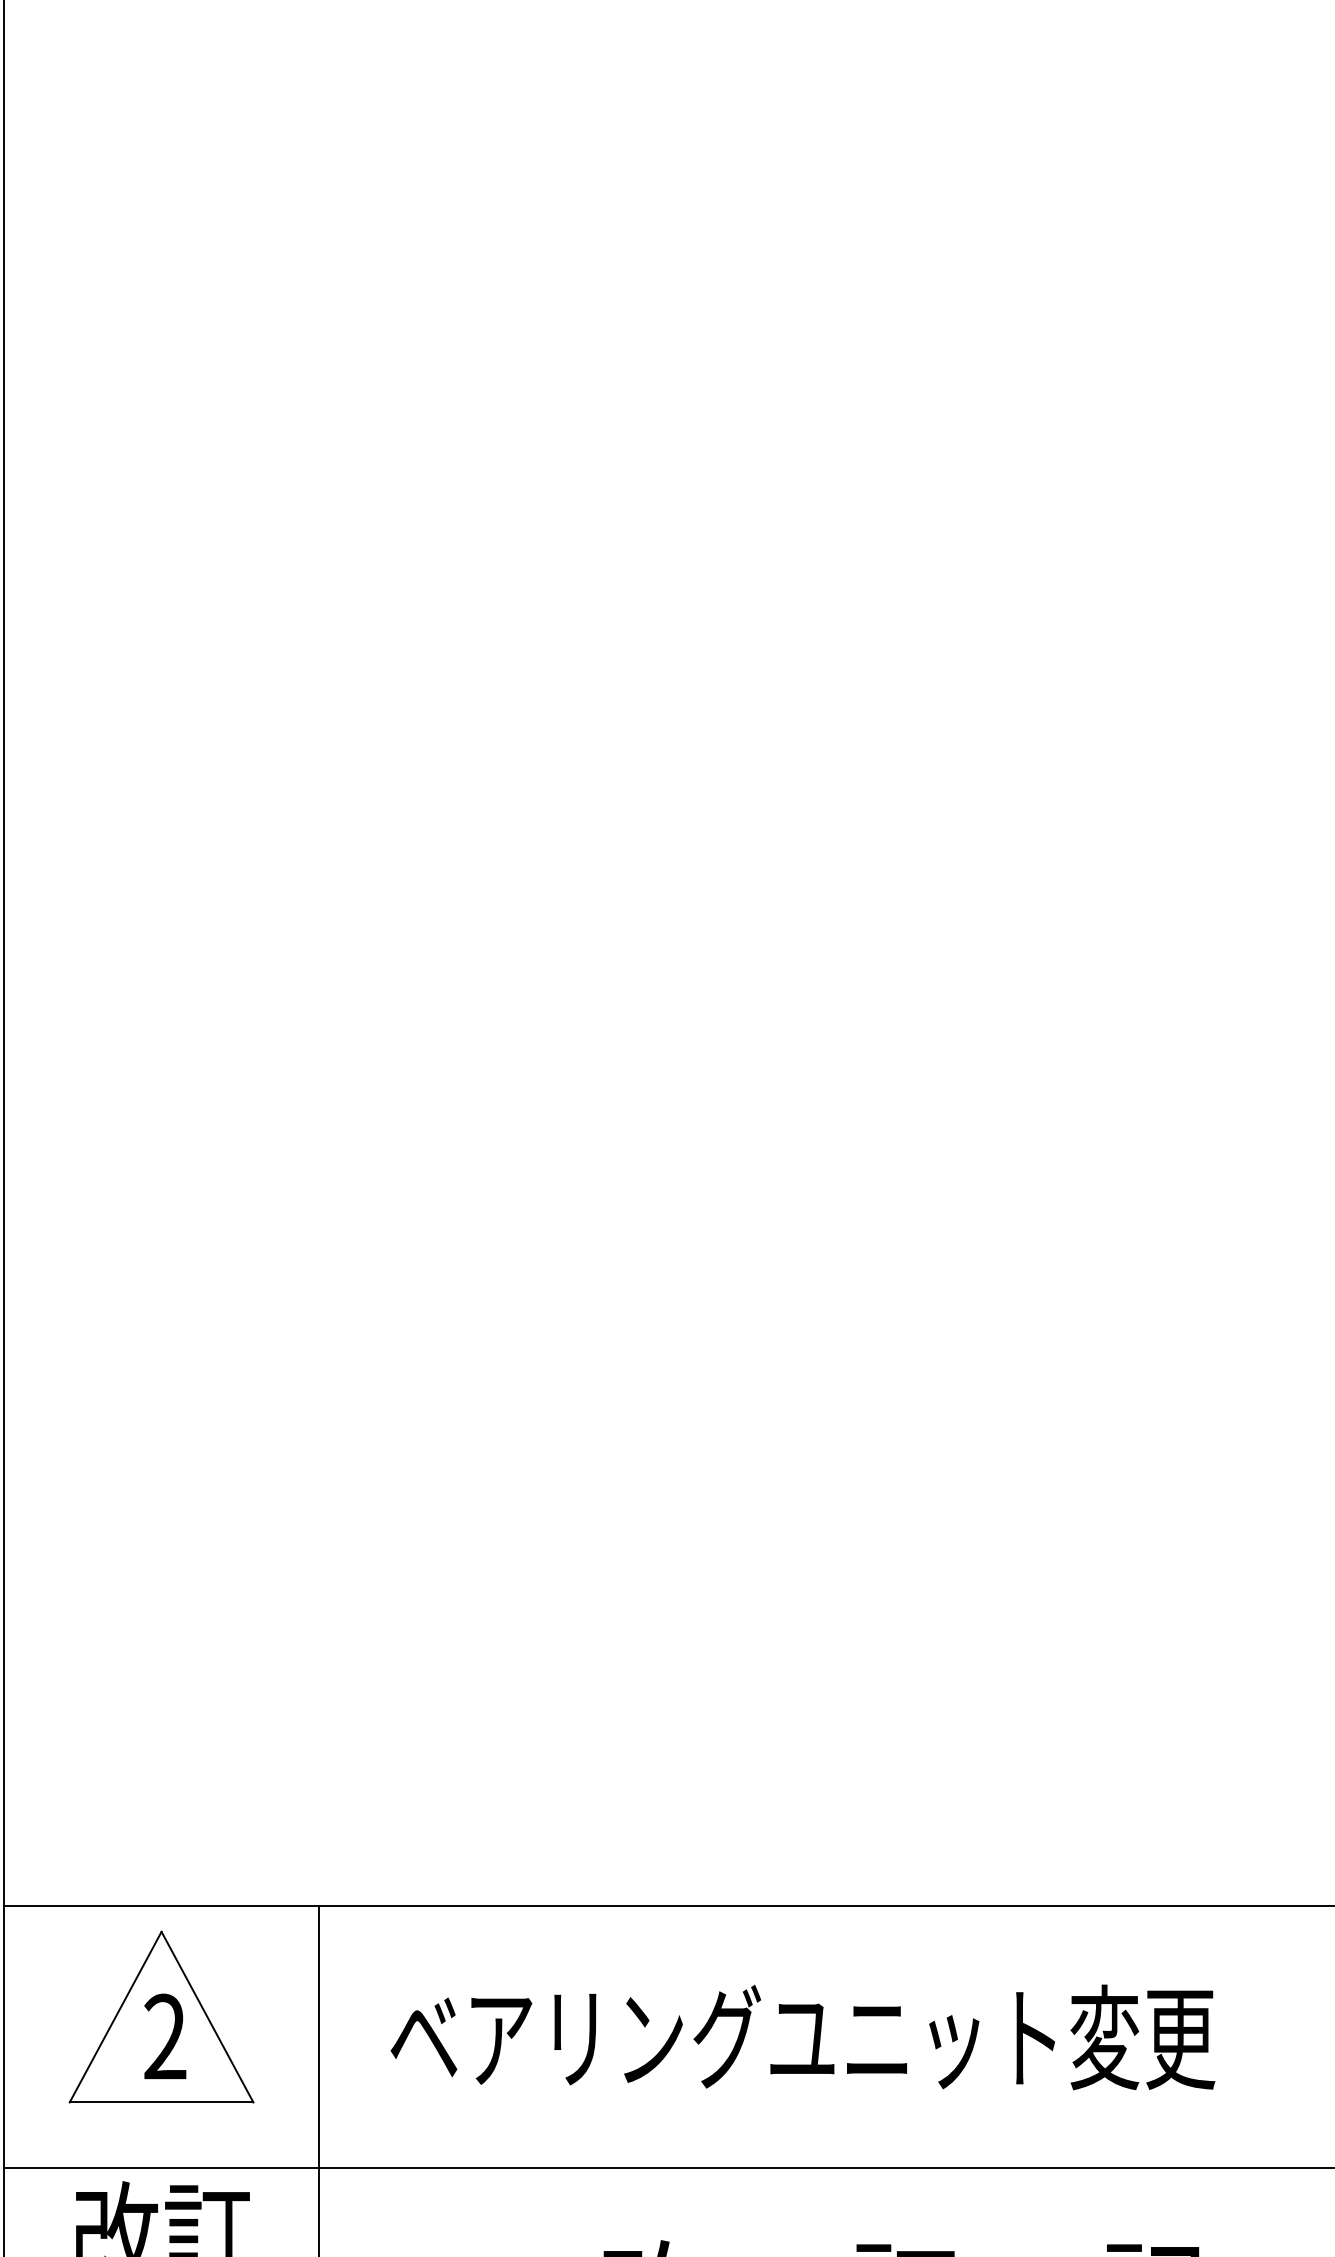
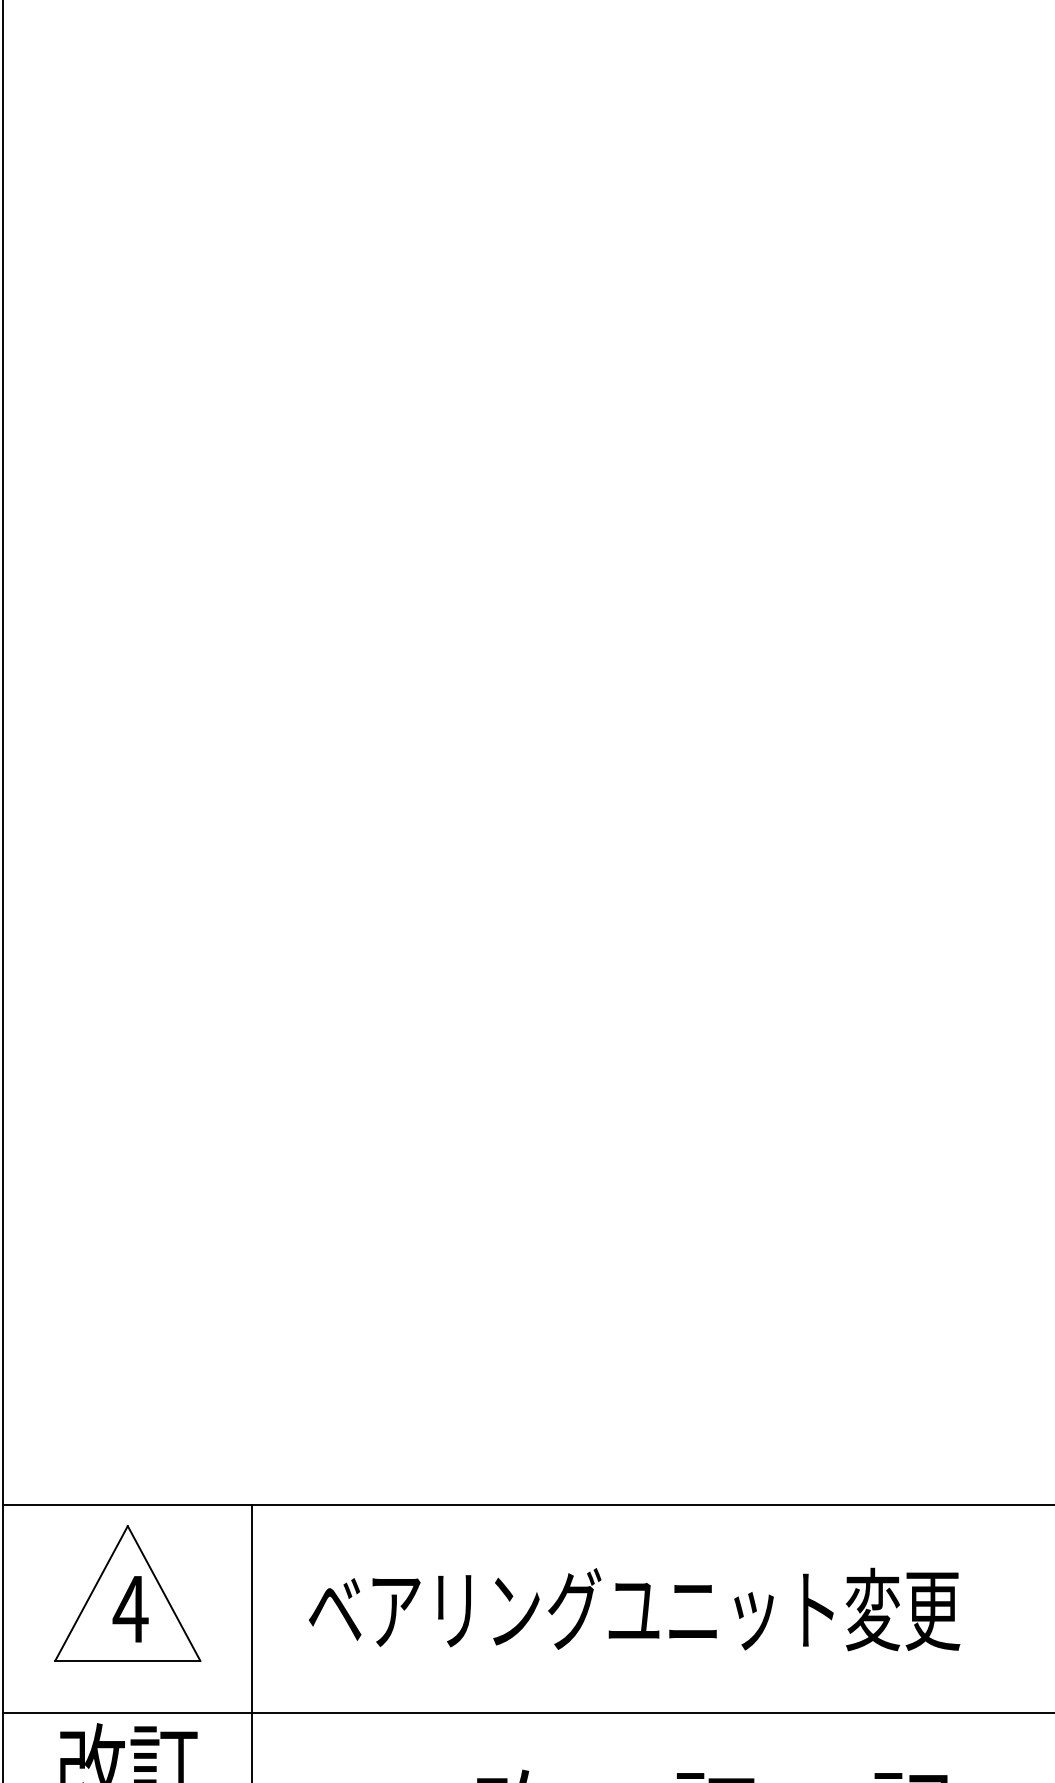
text: (164, 2036) -> (130, 1608), 2 -> 4

